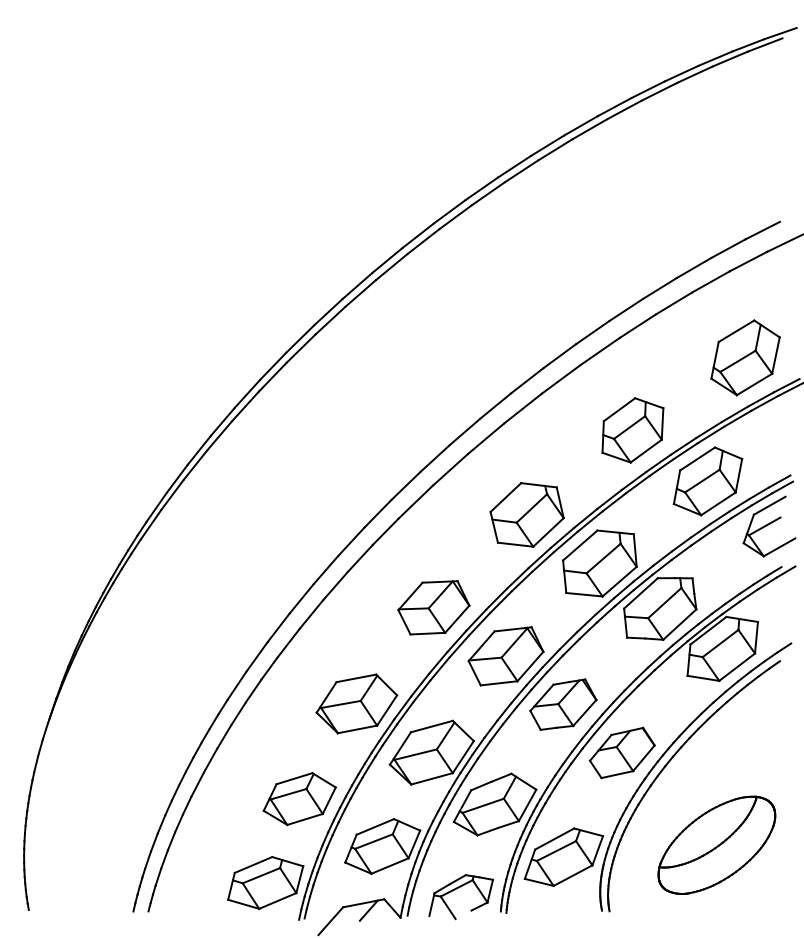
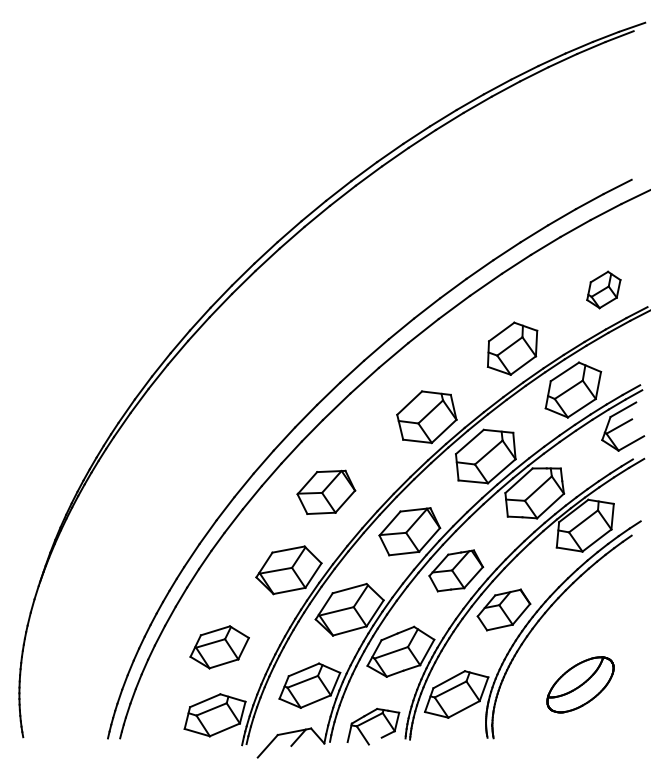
part: (745, 357) -> (603, 289), size x0.6
part: (434, 606) -> (326, 491), moved
part: (299, 799) -> (219, 647), moved
part: (716, 844) -> (580, 684), size x0.7

